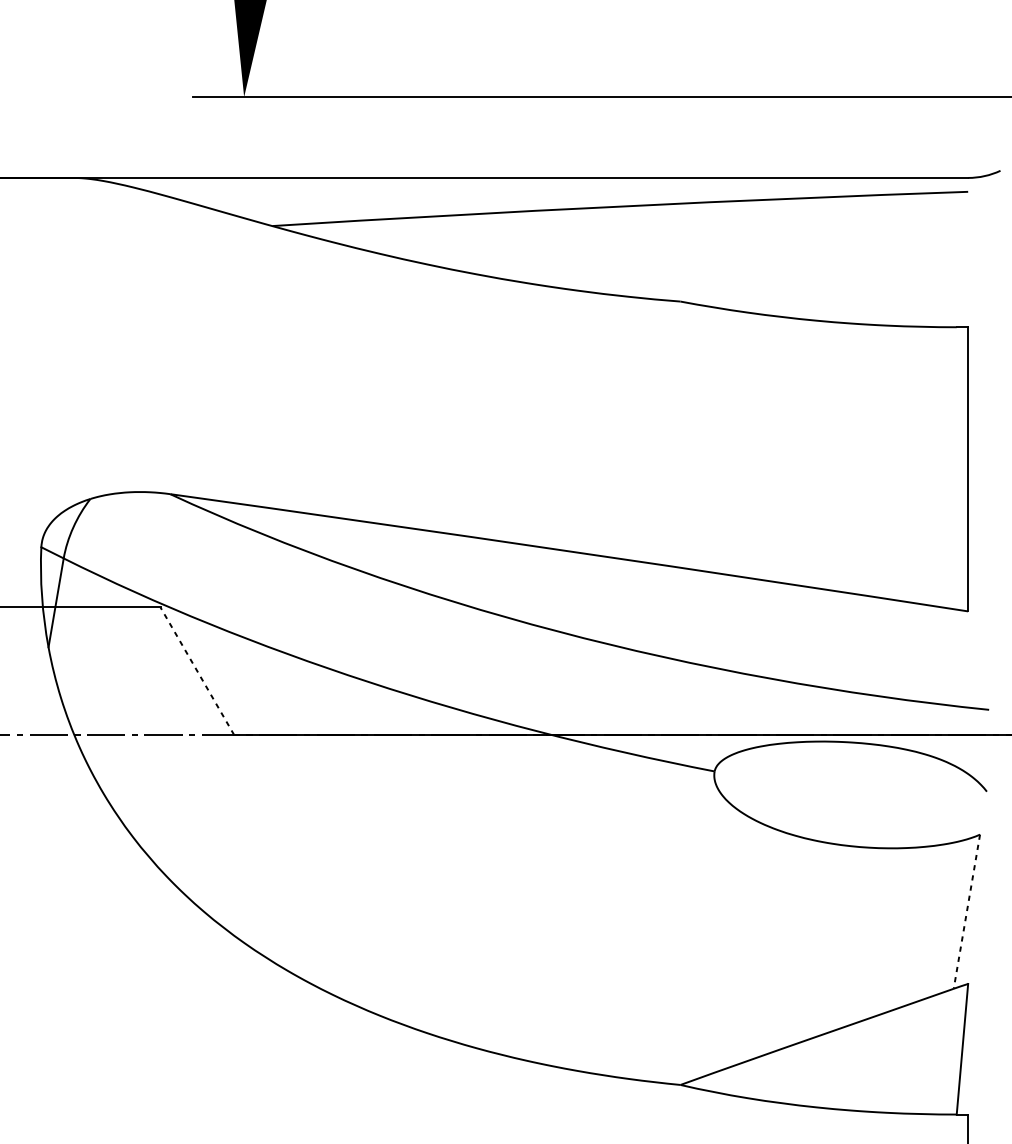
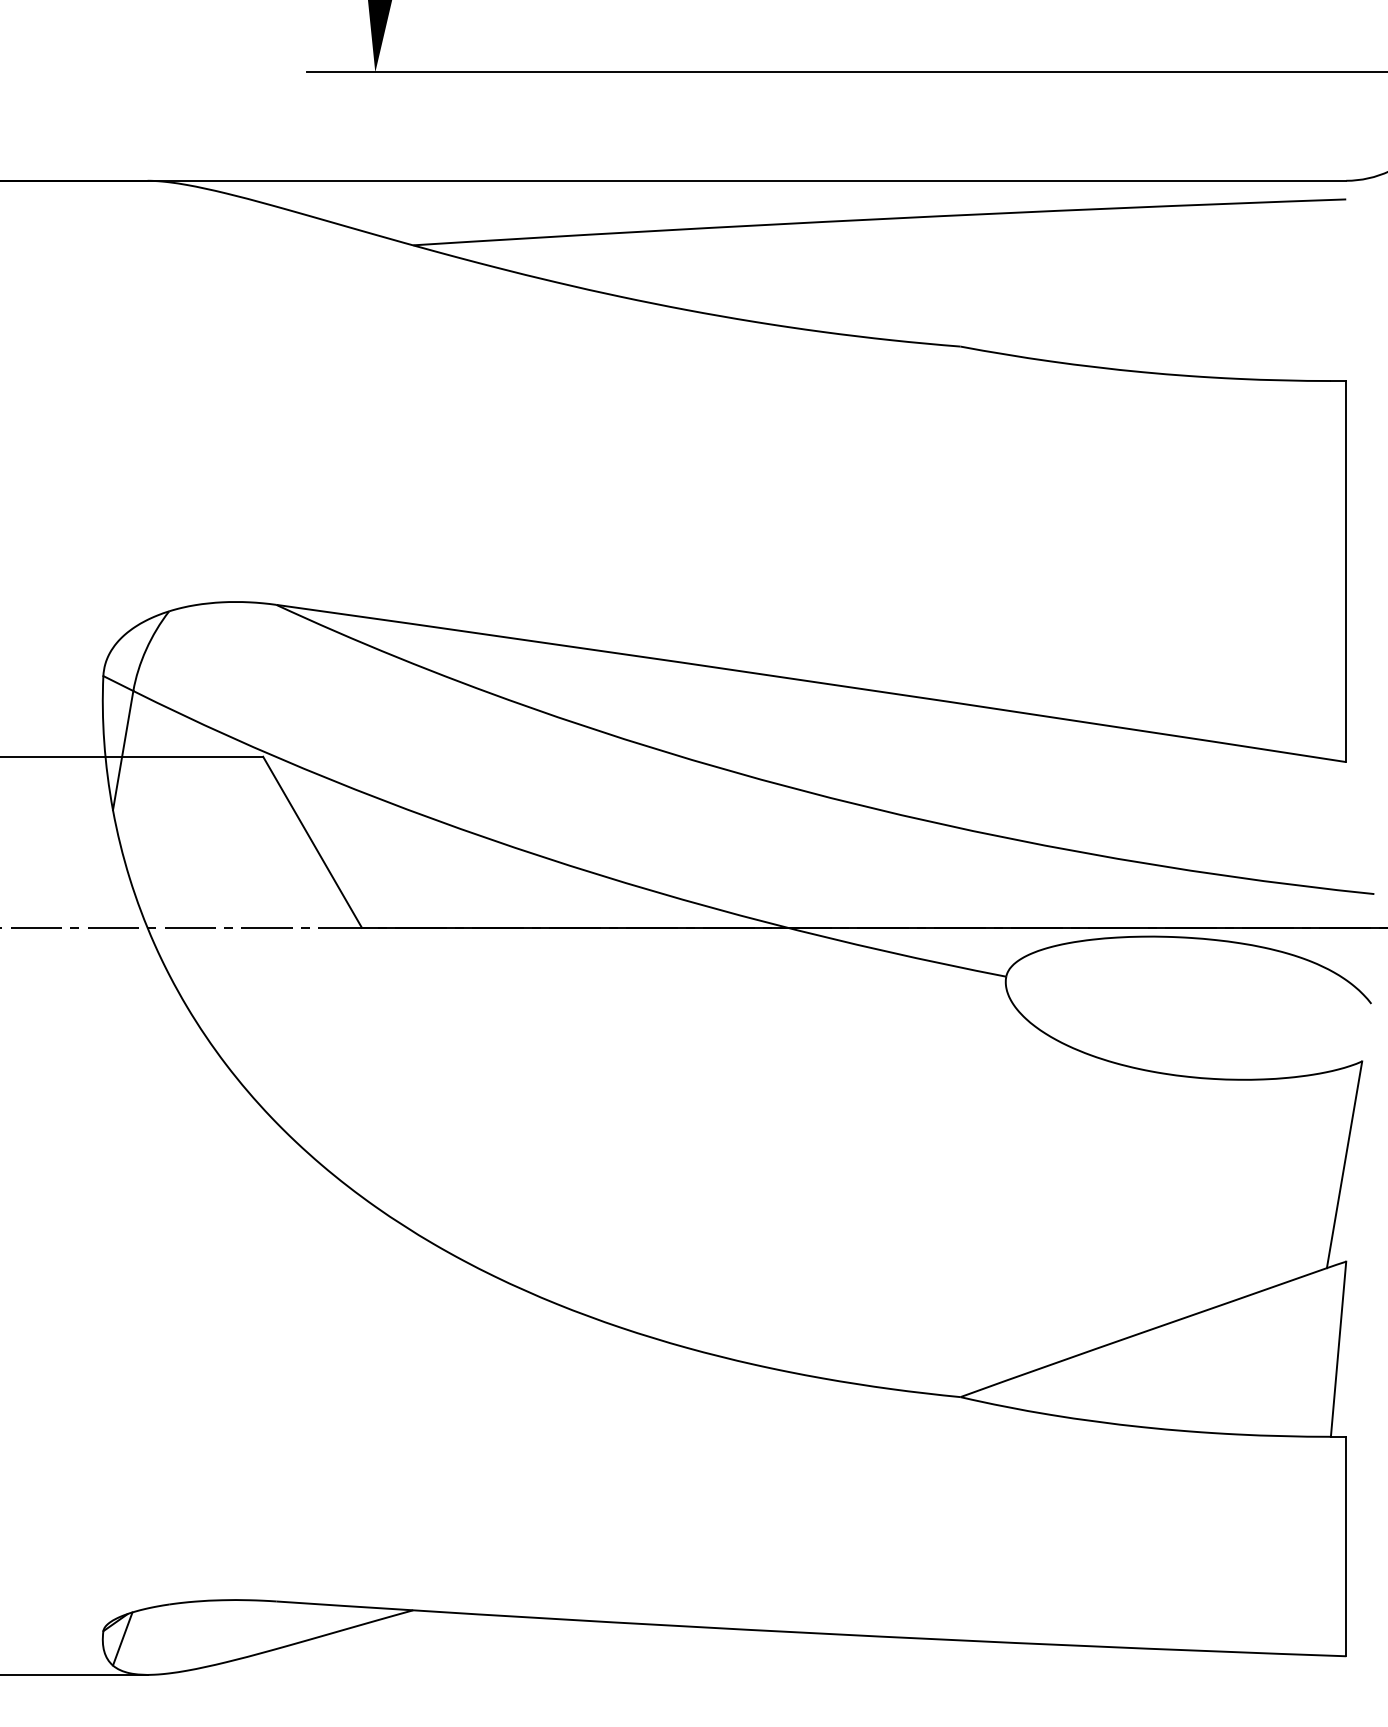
line: (197, 671) -> (312, 842), dashed -> solid
line: (966, 911) -> (1344, 1164), dashed -> solid

